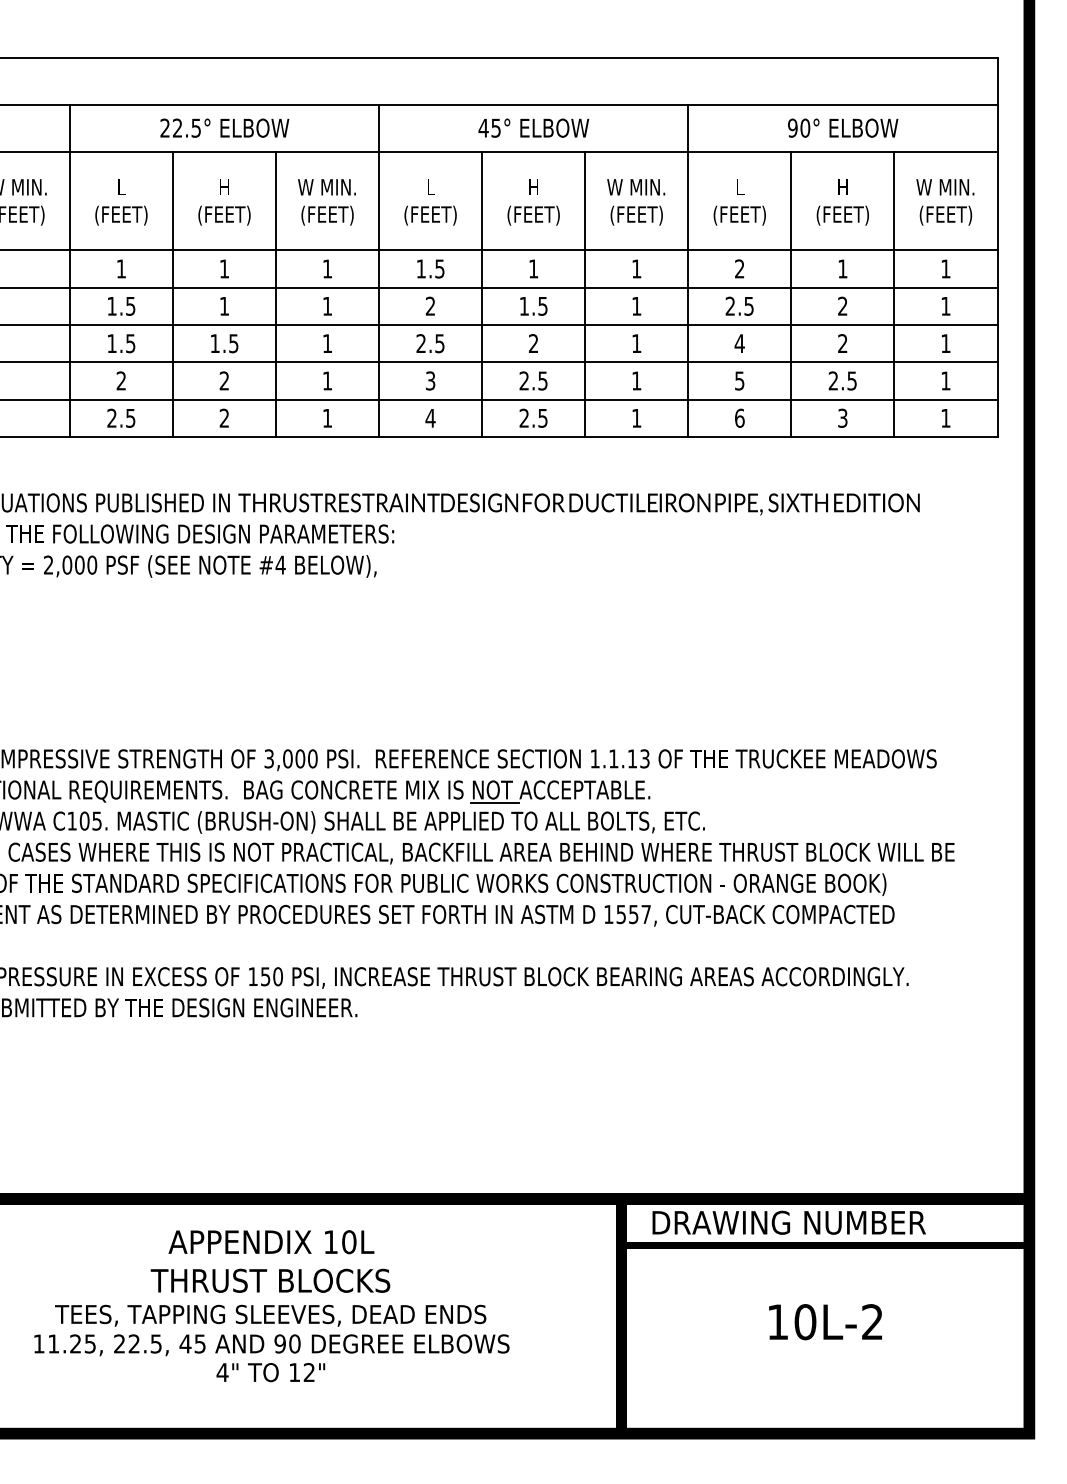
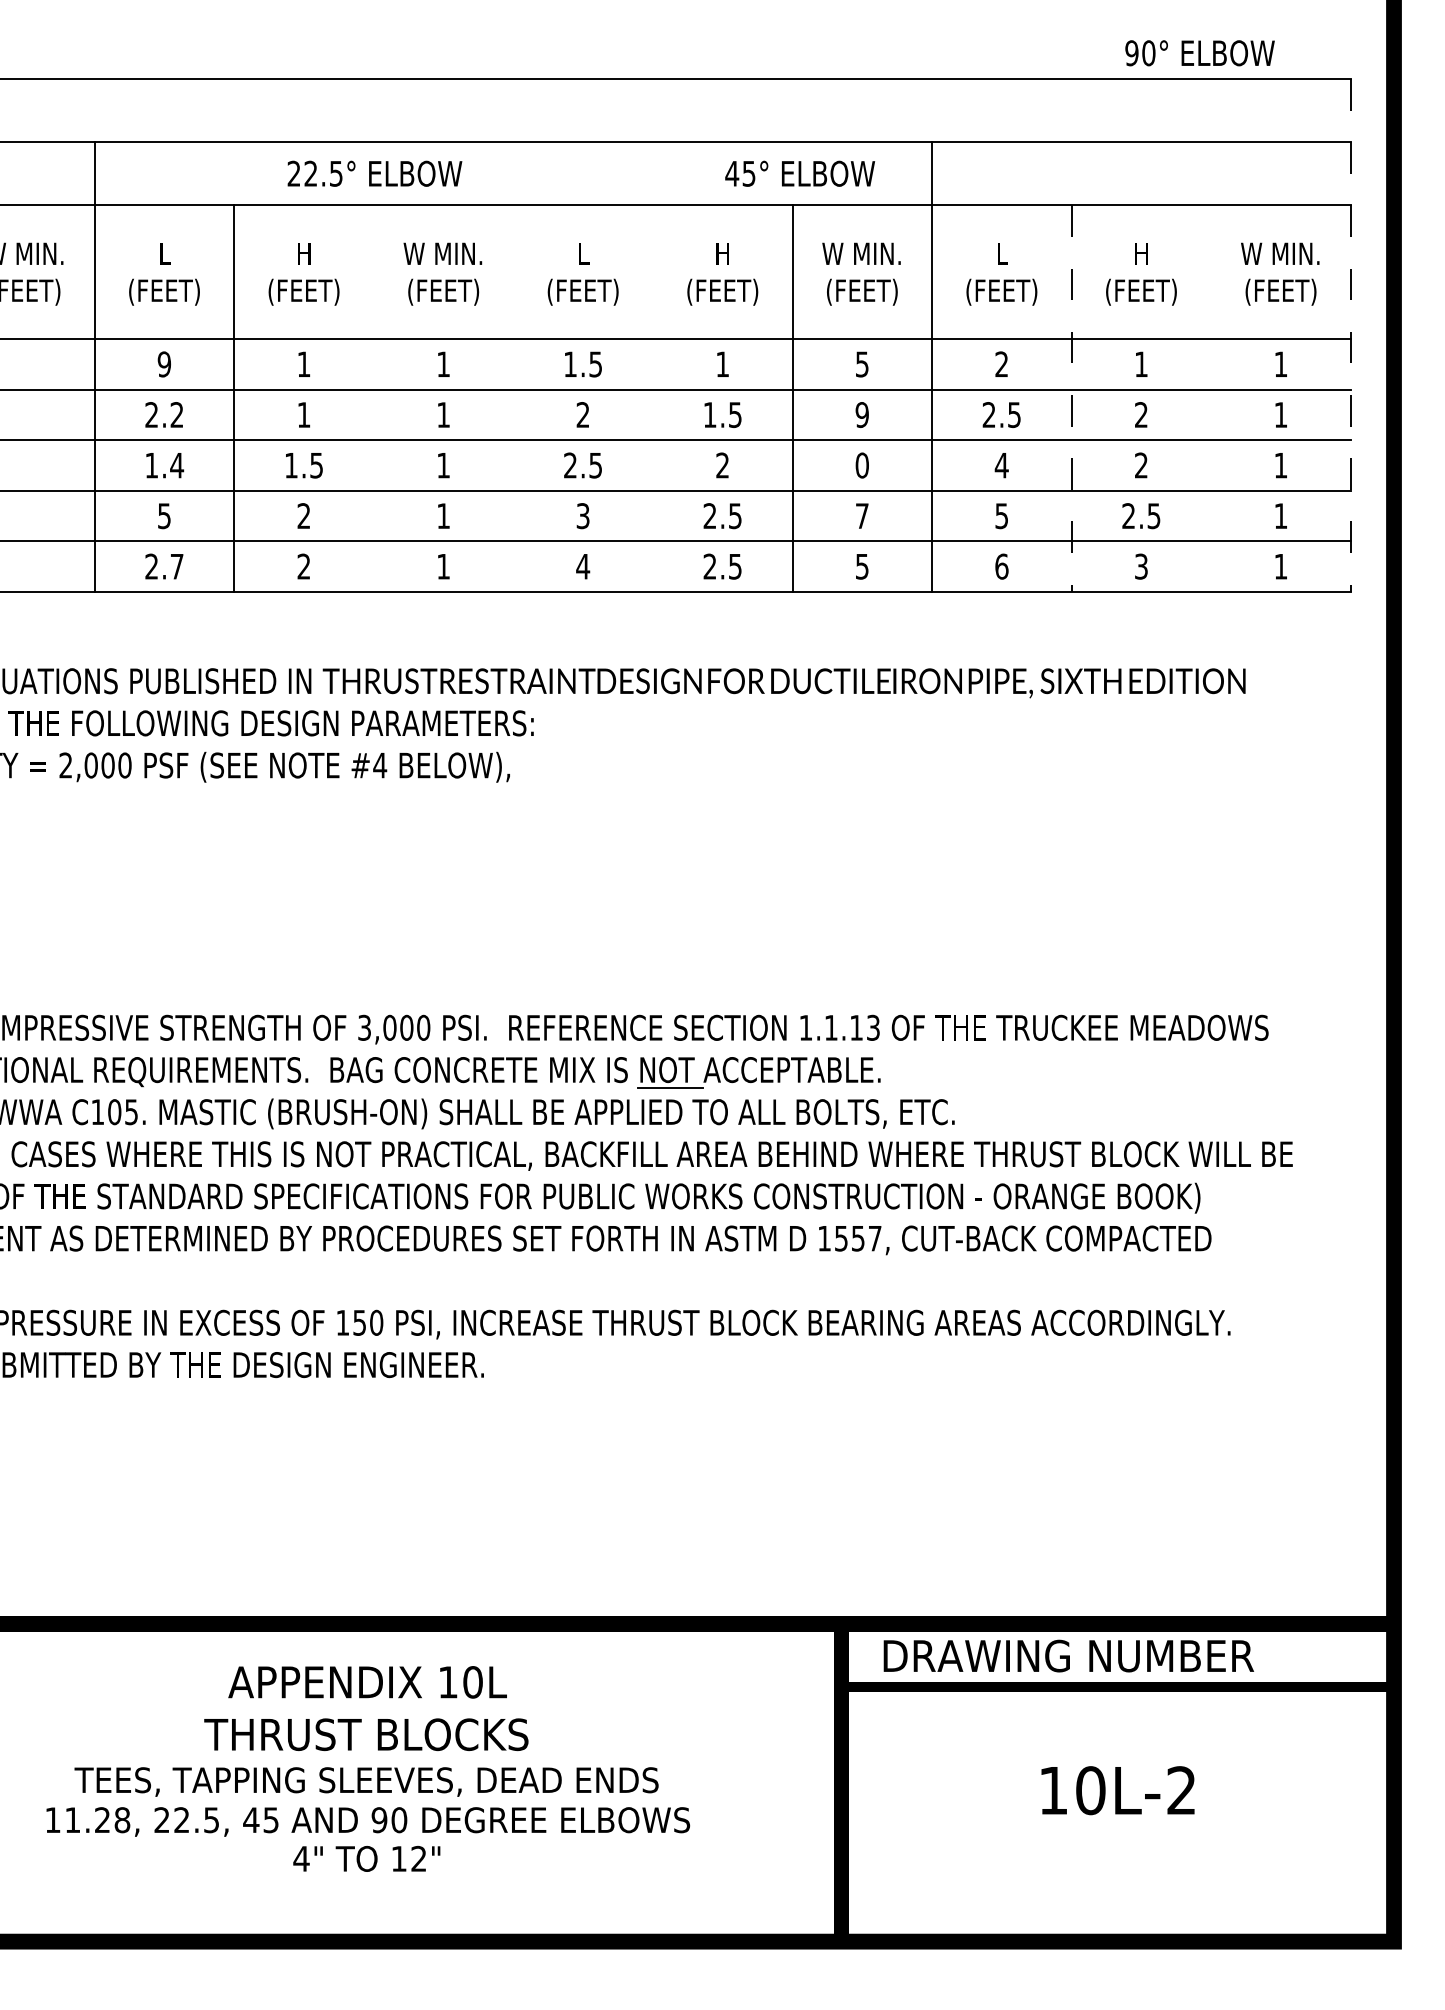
text: (224, 127) -> (374, 172), moved
text: (533, 127) -> (799, 172), moved
text: (843, 127) -> (1200, 52), moved
line: (997, 248) -> (1350, 336), solid -> dashed
text: (121, 268) -> (164, 363), 1 -> 9
text: (636, 268) -> (861, 363), 1 -> 5
line: (379, 270) -> (513, 366), removed
line: (276, 294) -> (374, 398), removed
line: (482, 294) -> (653, 398), removed
line: (791, 294) -> (1071, 398), solid -> dashed
line: (894, 294) -> (1211, 398), removed
text: (121, 305) -> (164, 413), 1.5 -> 2.2
text: (636, 305) -> (861, 413), 1 -> 9
text: (130, 343) -> (176, 465), 1.5 -> 1.4
text: (636, 343) -> (861, 465), 1 -> 0
text: (120, 380) -> (163, 515), 2 -> 5
text: (636, 380) -> (861, 515), 1 -> 7
text: (130, 418) -> (176, 566), 2.5 -> 2.7
text: (636, 418) -> (861, 566), 1 -> 5
text: (90, 1343) -> (122, 1819), 11.25, -> 11.28,

